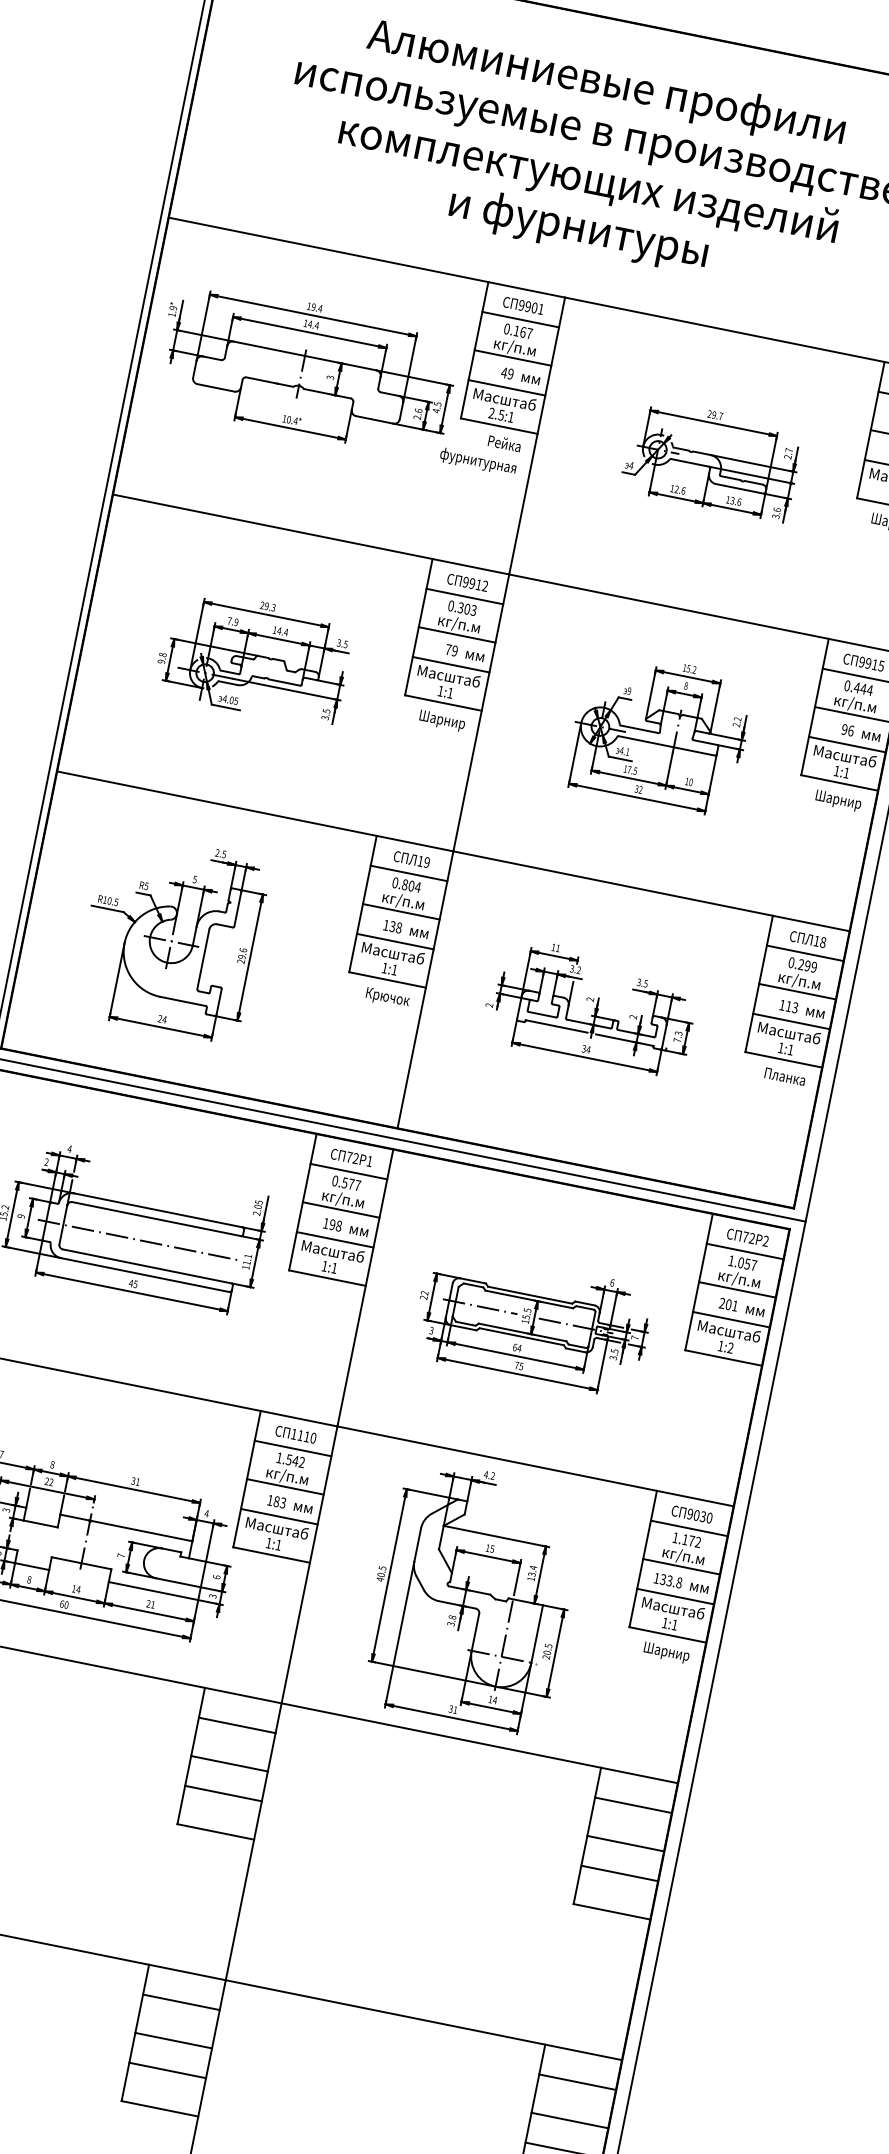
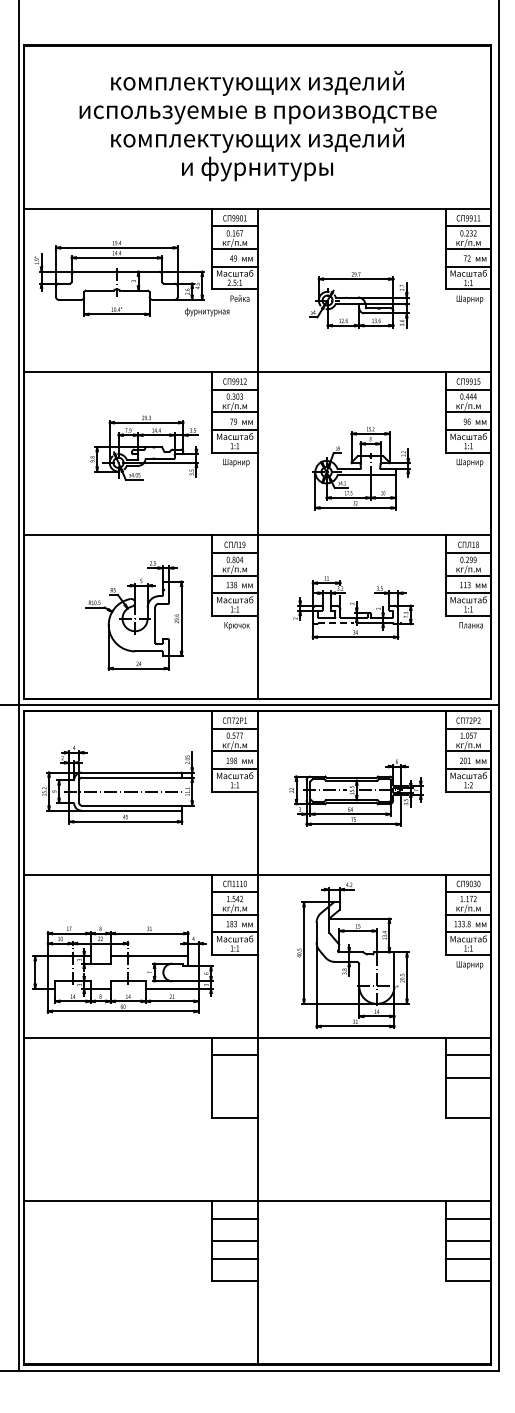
text: (608, 83) -> (257, 82), Алюминиевые профили -> комплектующих изделий
part: (712, 460) -> (359, 300), moved
text: (479, 461) -> (207, 311), moved
part: (254, 656) -> (144, 447), moved
part: (660, 732) -> (361, 468), moved
part: (171, 935) -> (134, 615), moved
line: (557, 1025) -> (336, 622), solid -> dashed
line: (228, 1762) -> (234, 1077), removed
line: (222, 1793) -> (234, 1095), removed
line: (619, 1873) -> (468, 1095), removed

